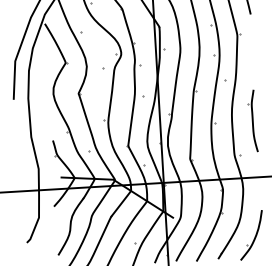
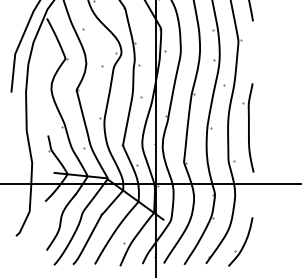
part: (252, 120) -> (248, 127), size x1.43

